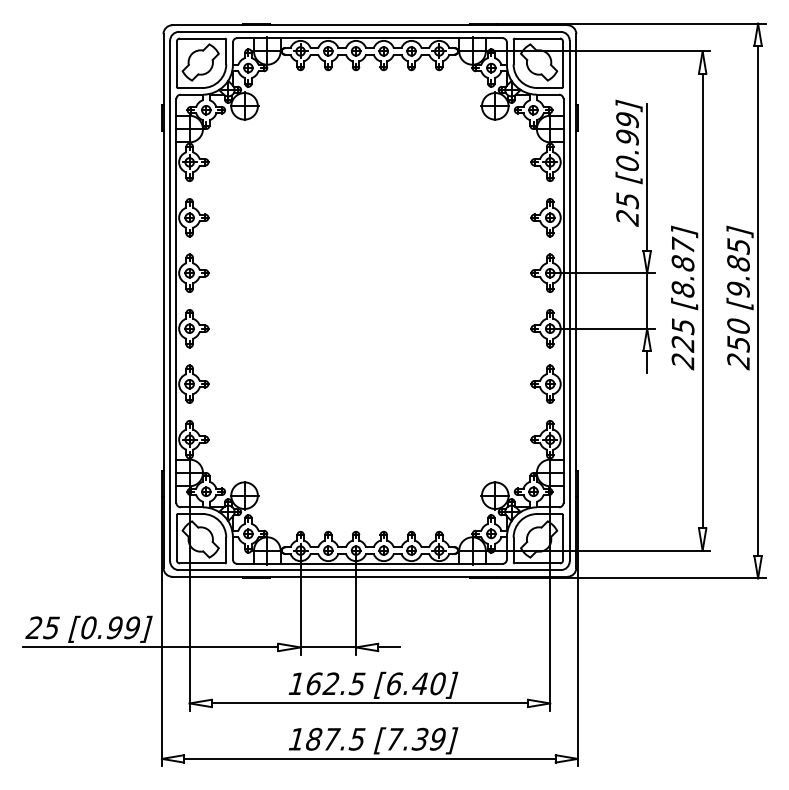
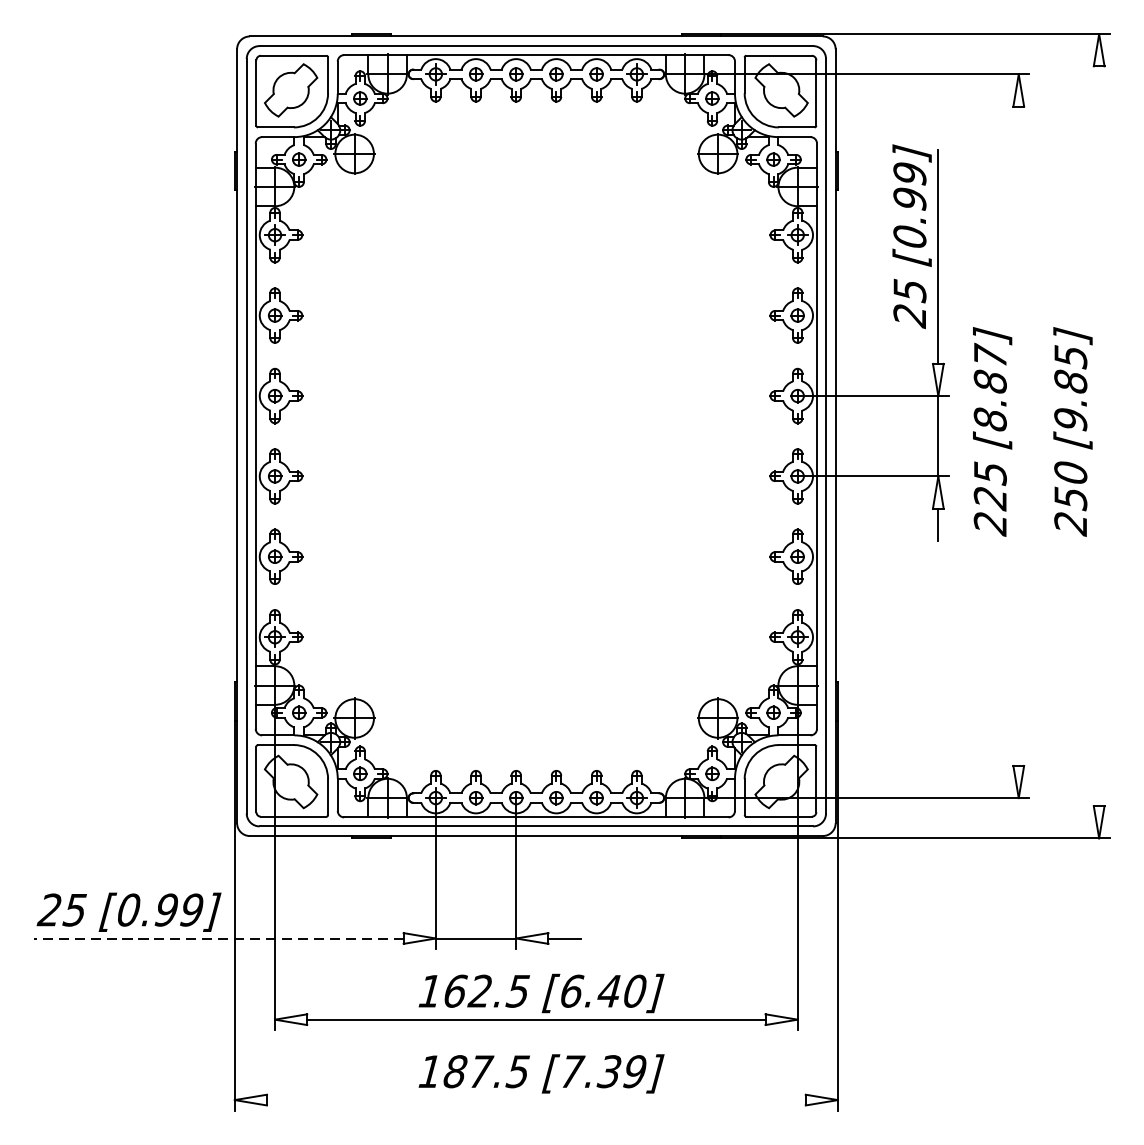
line: (702, 300) -> (1018, 435), removed
line: (758, 300) -> (1099, 435), removed
line: (150, 647) -> (218, 938), solid -> dashed
line: (369, 758) -> (535, 1099), removed

